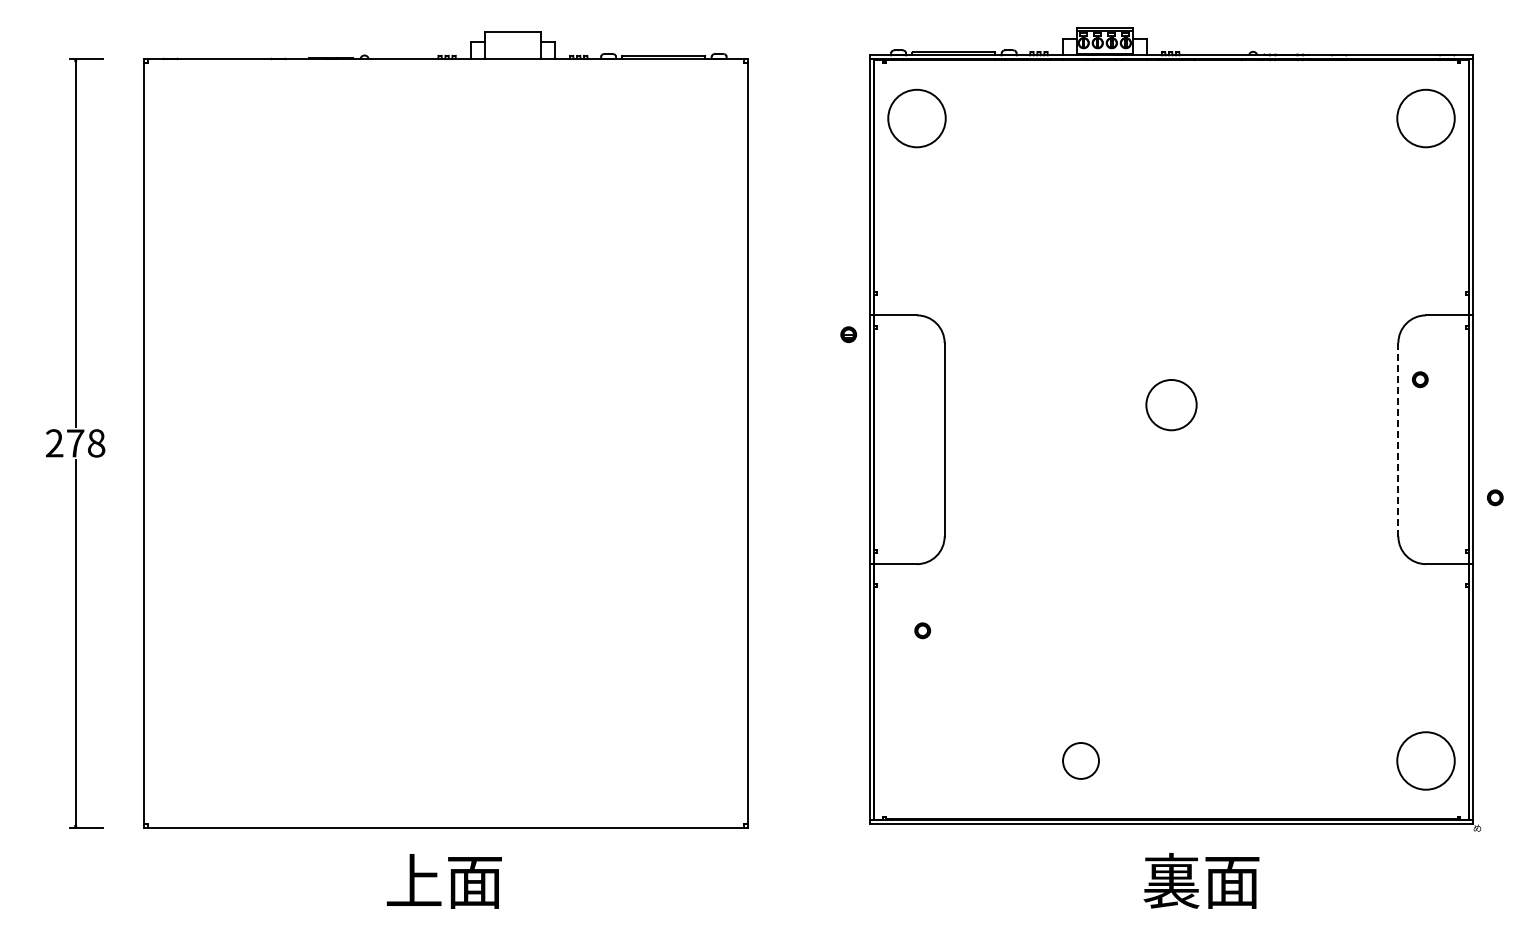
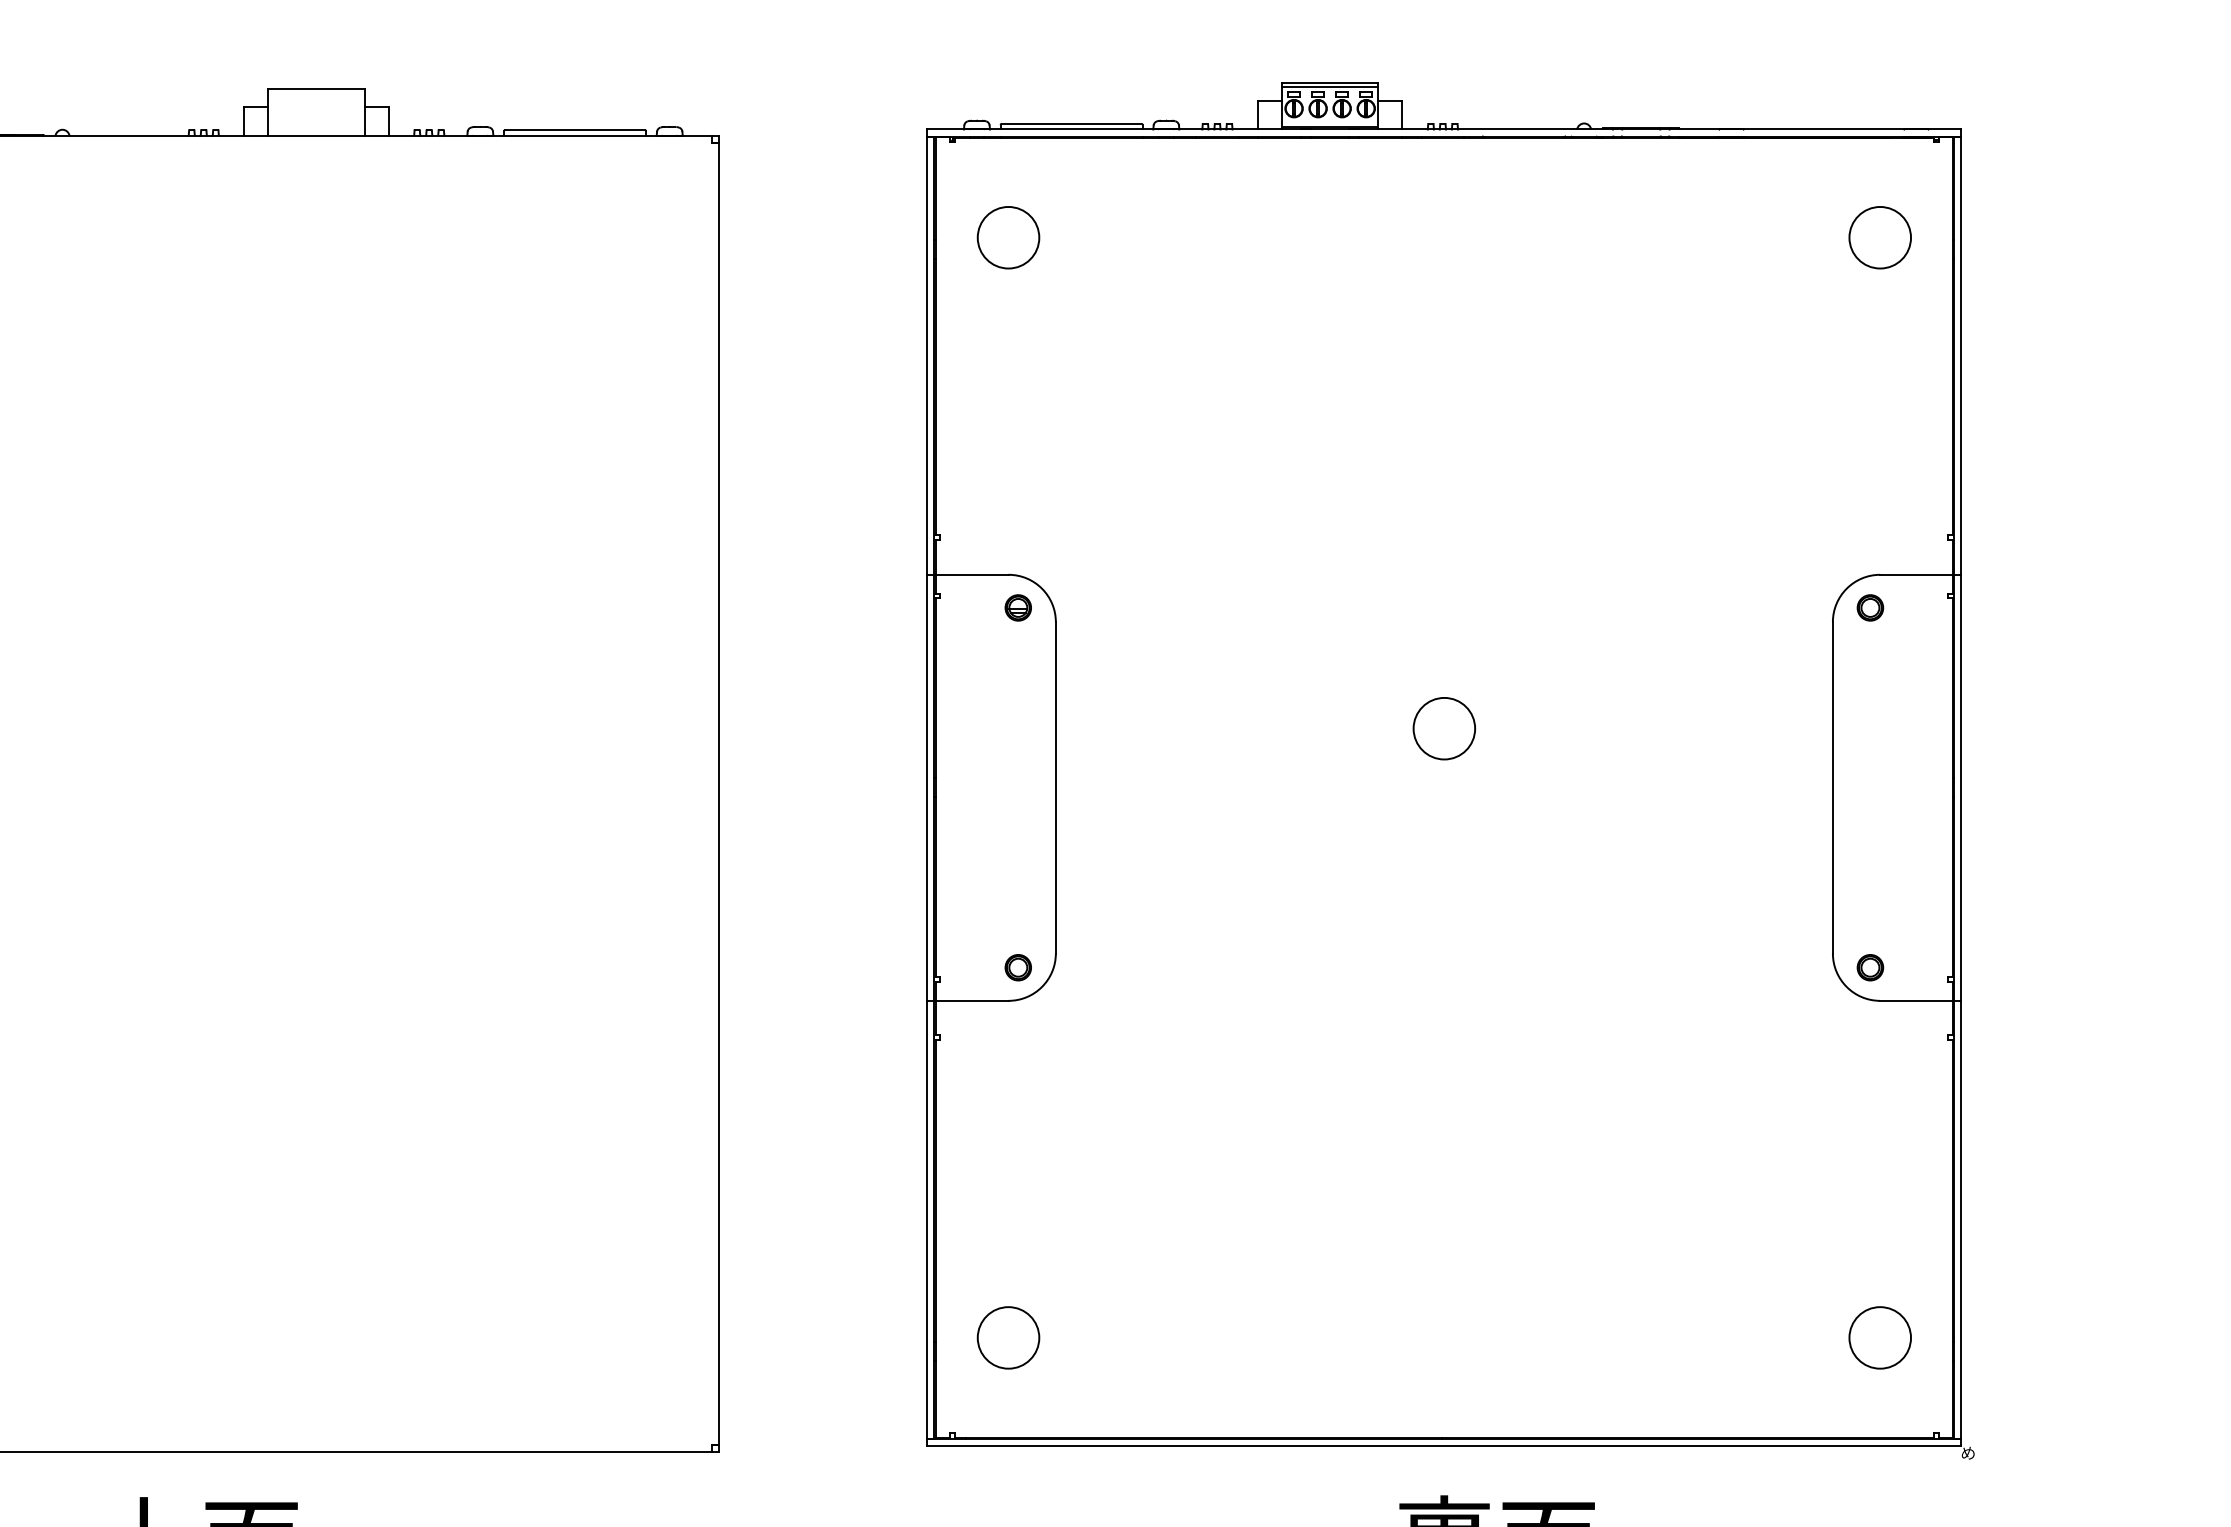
circle: (916, 118) -> (1007, 237), size x0.62
circle: (1426, 118) -> (1881, 237), size x0.62
part: (848, 334) -> (1017, 607), moved
part: (1420, 379) -> (1870, 607), moved
circle: (1171, 405) -> (1444, 729), size x0.71
line: (1398, 439) -> (1833, 787), dashed -> solid
part: (1495, 497) -> (1870, 967), moved
part: (922, 630) -> (1017, 967), moved
circle: (1080, 760) -> (1007, 1337), moved
circle: (1426, 760) -> (1881, 1337), size x0.62

